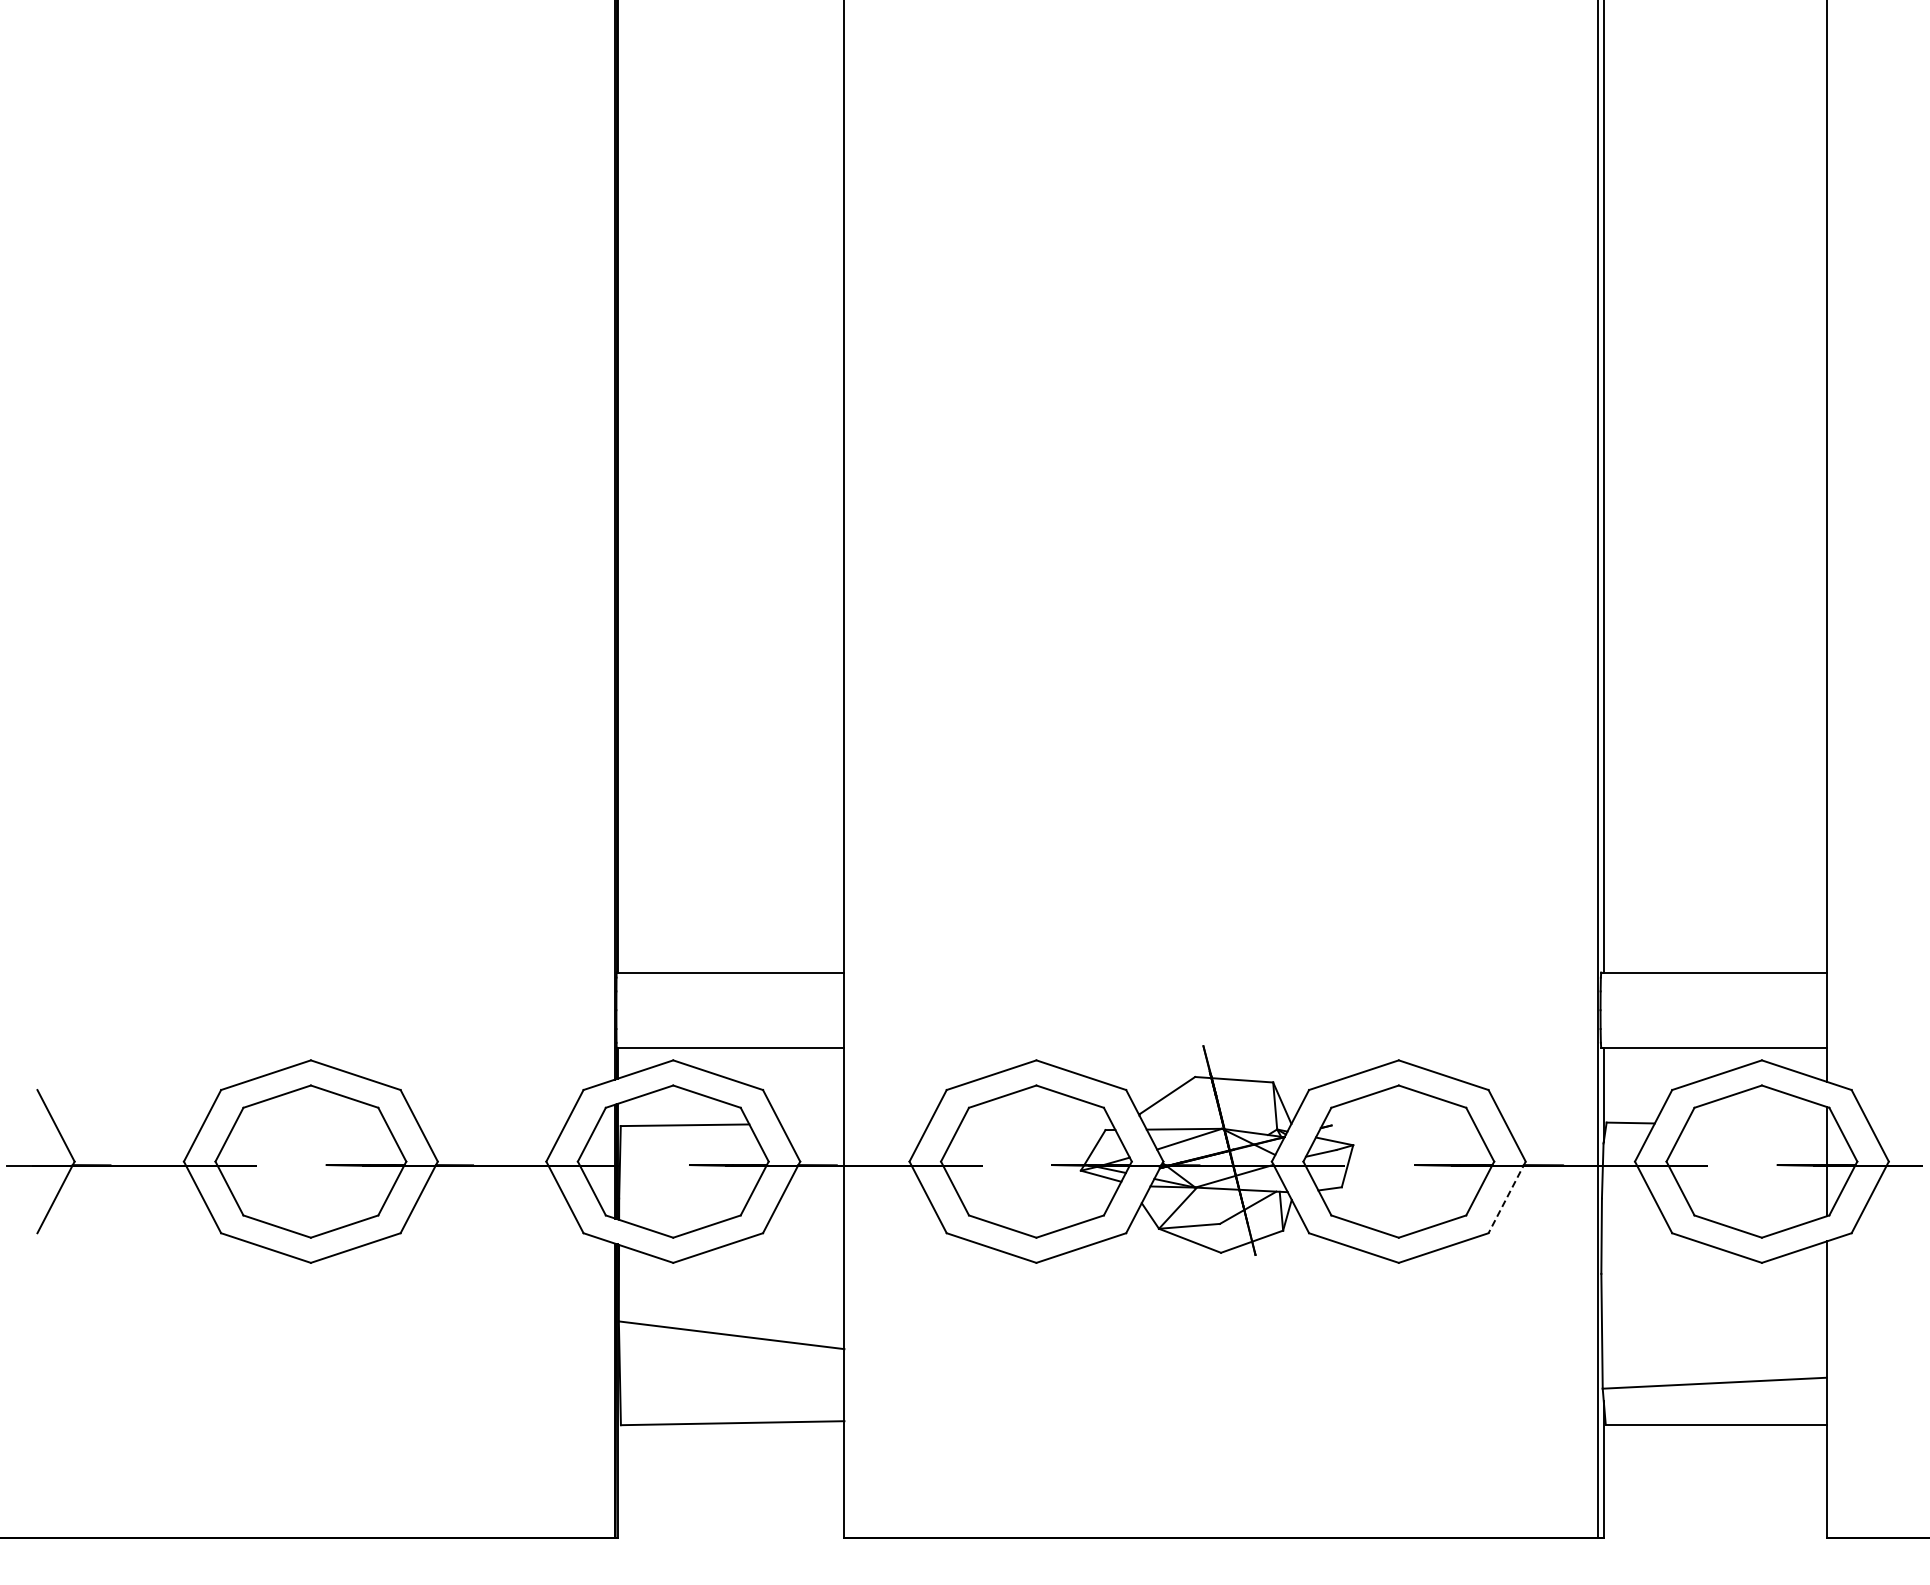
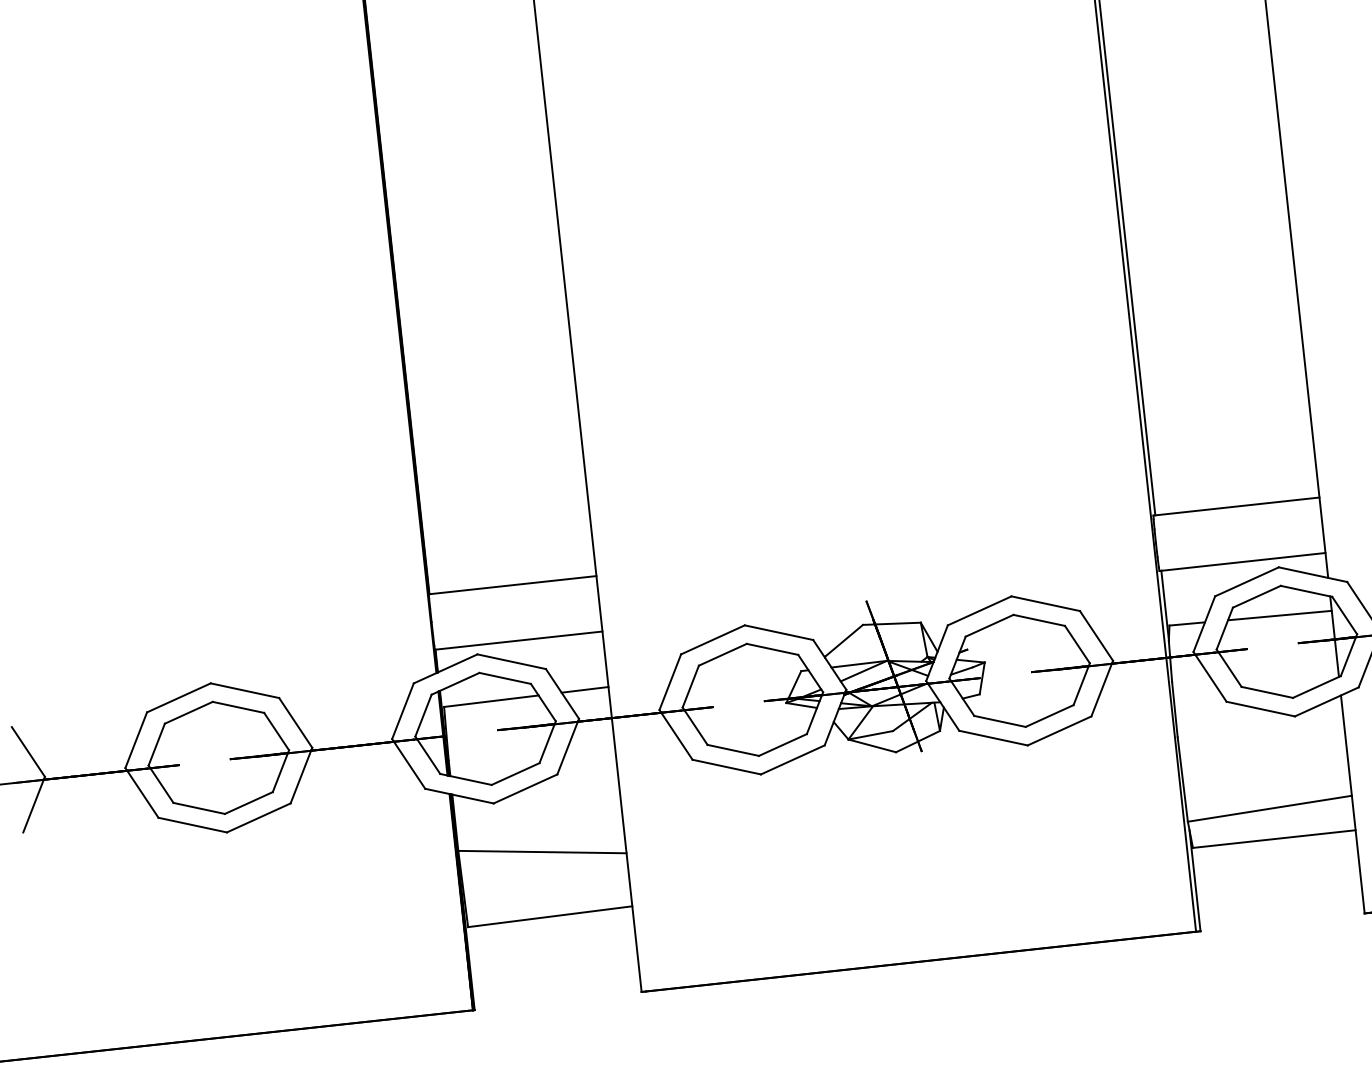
line: (812, 1123) -> (585, 689), added
line: (1756, 1125) -> (1280, 615), added
line: (1506, 1197) -> (1101, 688), dashed -> solid

